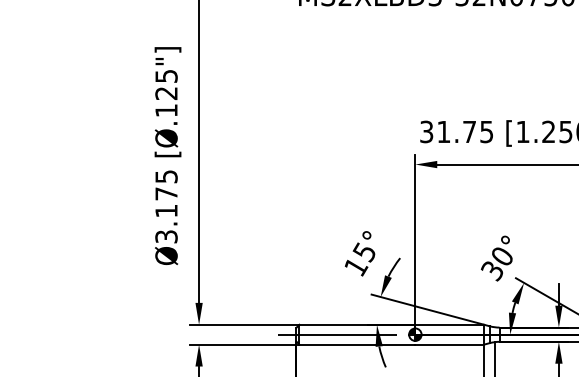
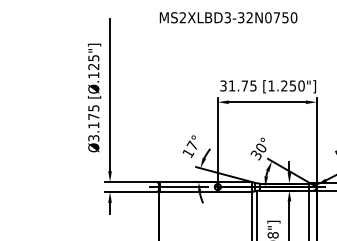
text: (362, 251) -> (191, 145), 15° -> 17°

